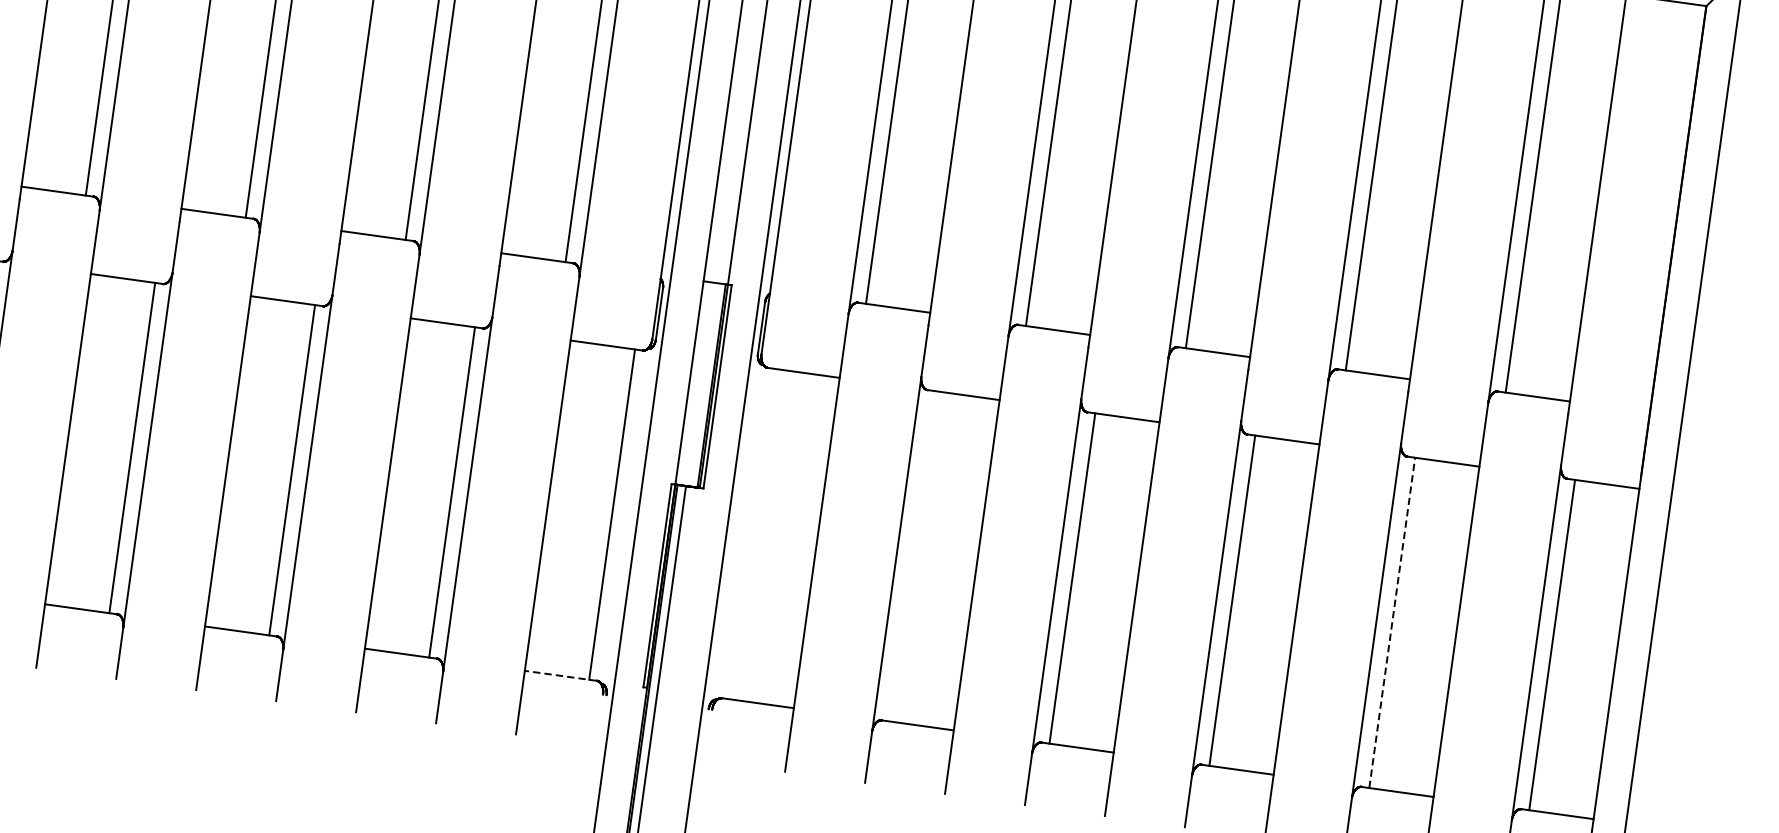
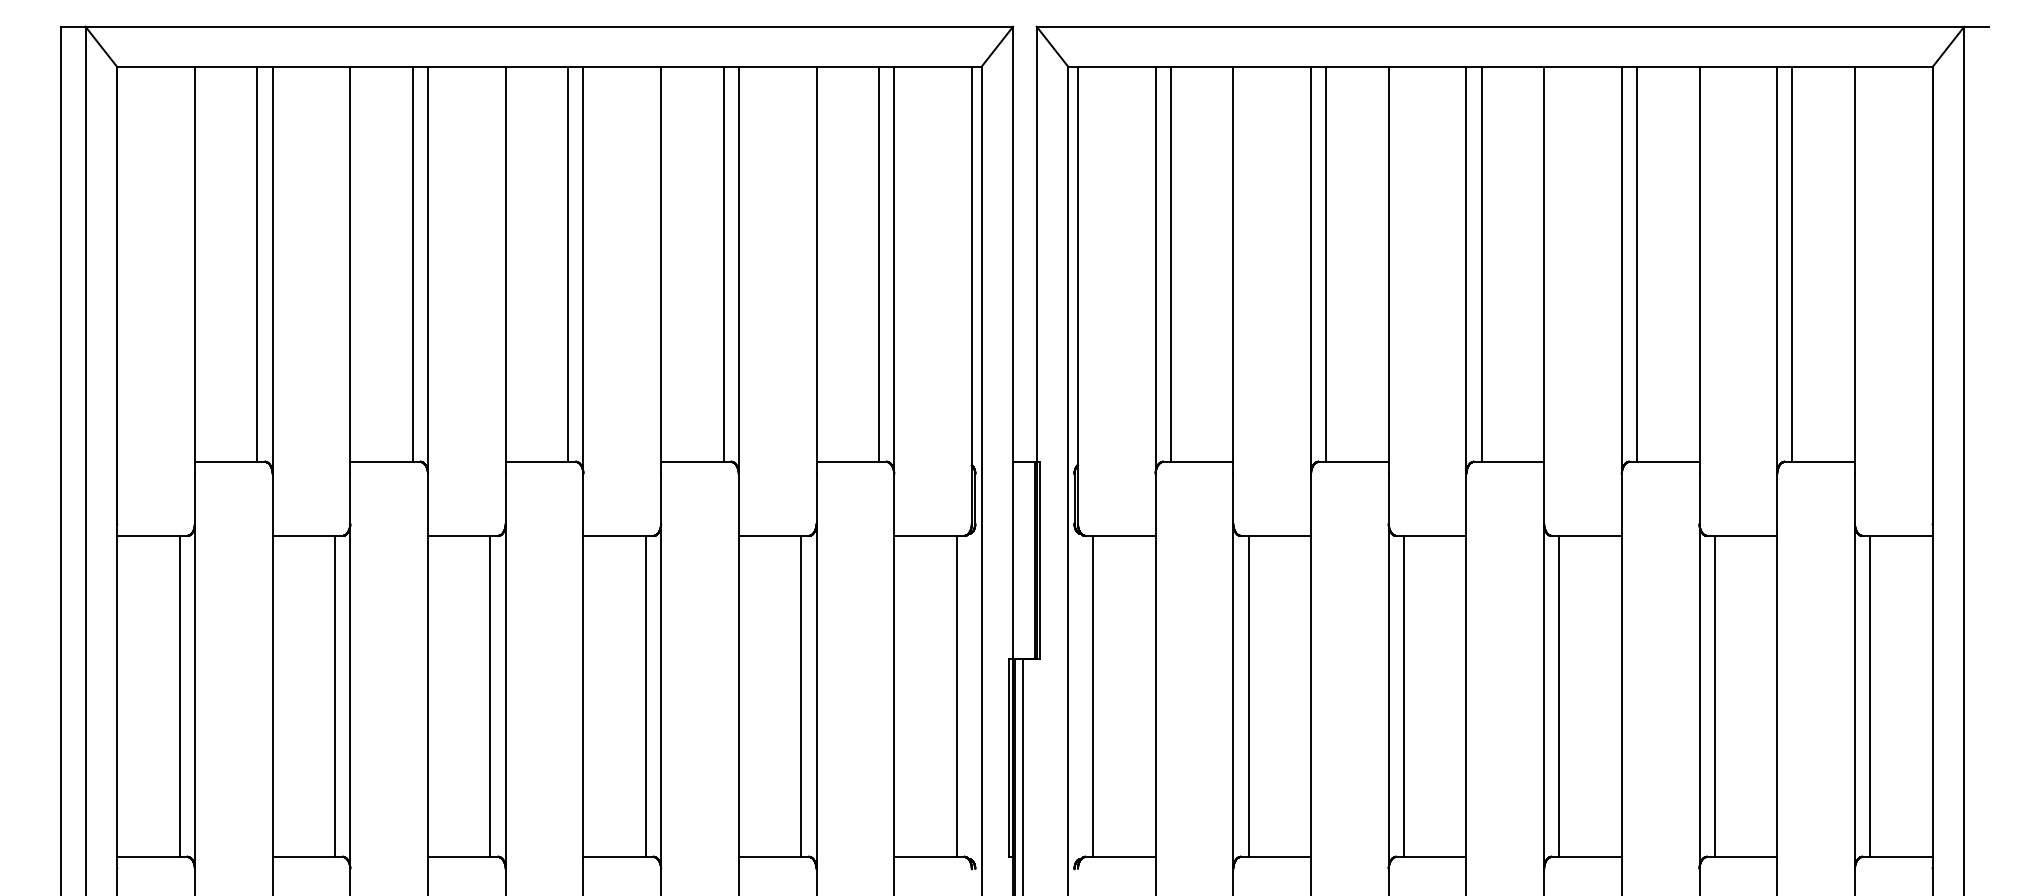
line: (752, 533) -> (1093, 695), added
line: (912, 555) -> (1248, 695), added
line: (1392, 621) -> (1714, 695), dashed -> solid
line: (560, 675) -> (928, 856), dashed -> solid

